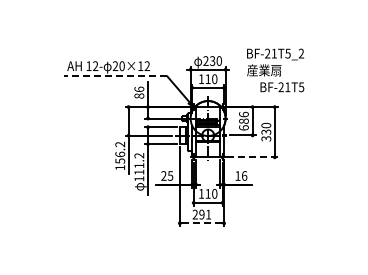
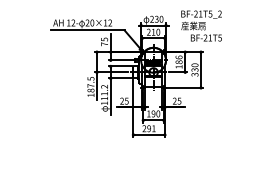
line: (115, 76) -> (87, 30), dashed -> solid
text: (201, 78) -> (148, 31), 110 -> 210
text: (139, 92) -> (104, 41), 86 -> 75
text: (243, 127) -> (178, 66), 686 -> 186
text: (120, 152) -> (91, 84), 156.2 -> 187.5
line: (253, 157) -> (185, 88), dashed -> solid
text: (241, 175) -> (177, 100), 16 -> 25
text: (207, 193) -> (153, 113), 110 -> 190
line: (201, 223) -> (148, 135), dashed -> solid

